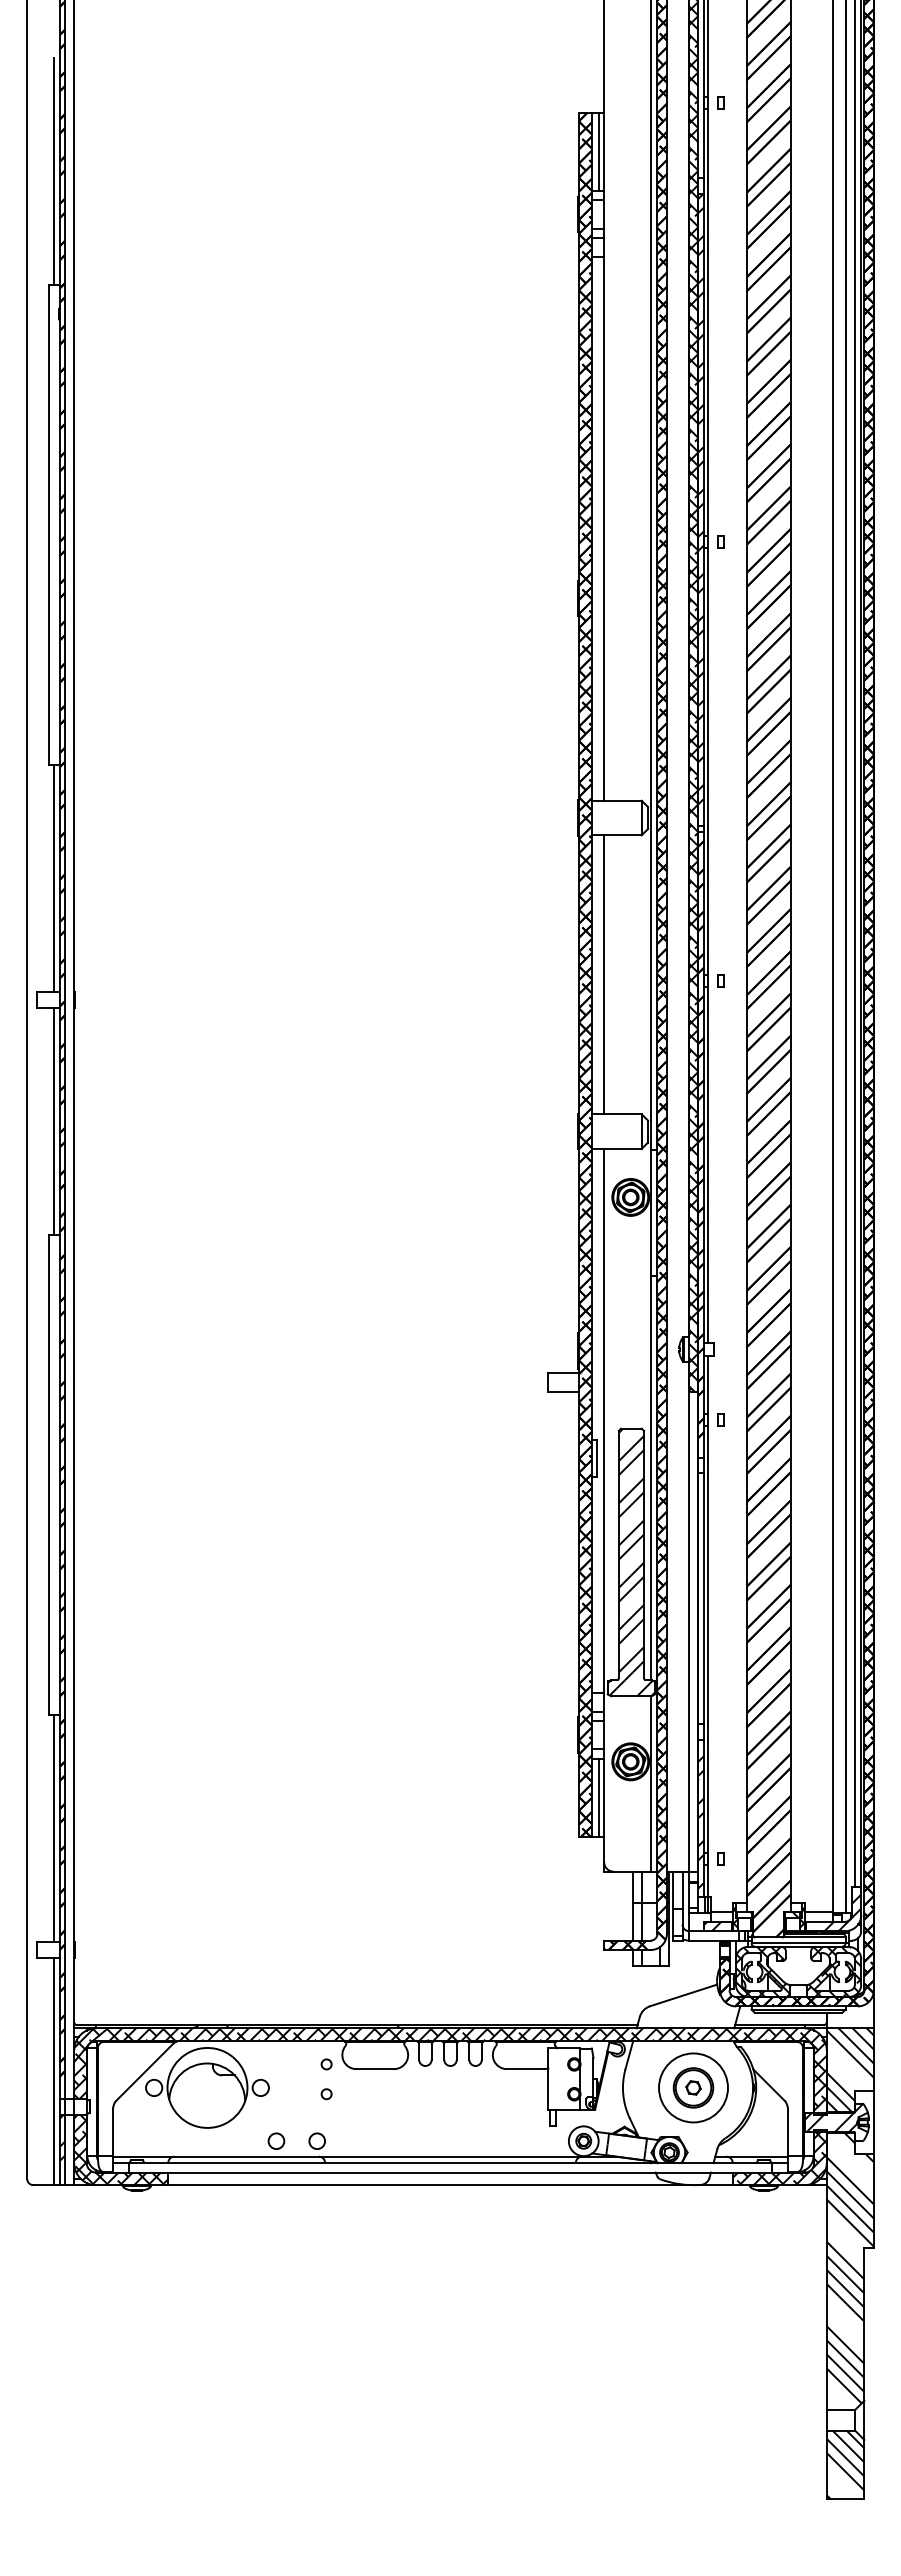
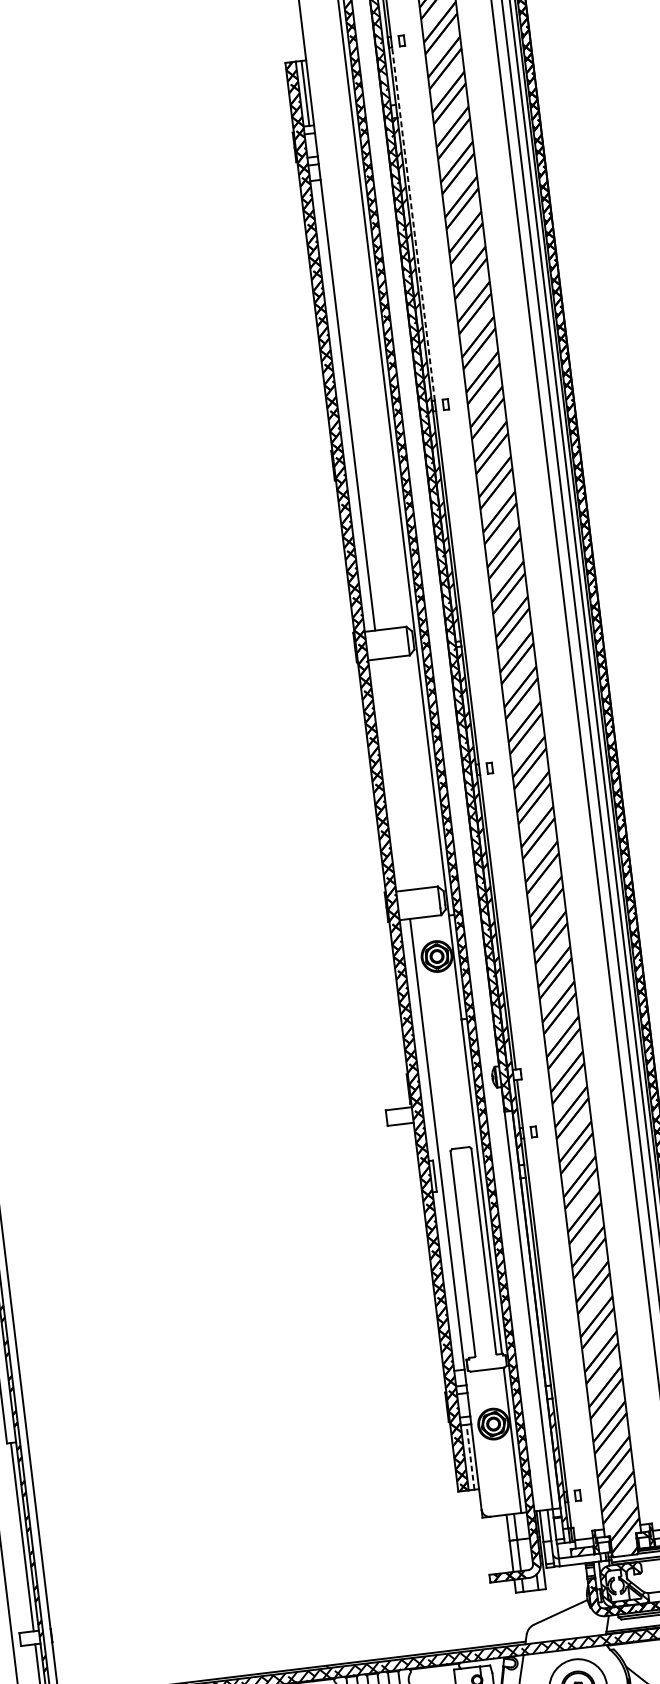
line: (708, 322) -> (413, 223), solid -> dashed
line: (604, 974) -> (392, 774), removed
hatch: (630, 1562) -> (473, 1258), removed
line: (598, 1797) -> (470, 1456), solid -> dashed

